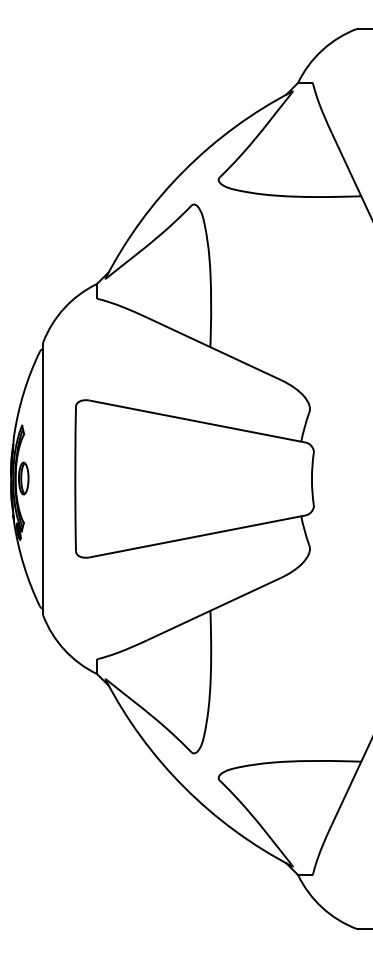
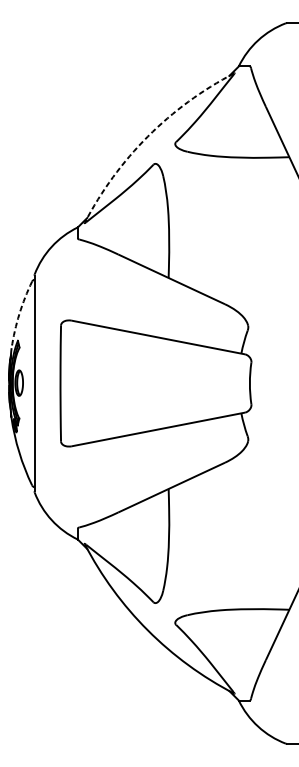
arc: (184, 170) -> (147, 136), solid -> dashed
arc: (23, 392) -> (19, 314), solid -> dashed

